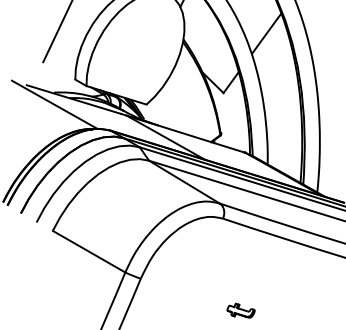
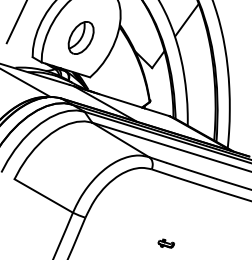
part: (135, 55) -> (81, 37), added
part: (240, 310) -> (165, 243), size x0.71

